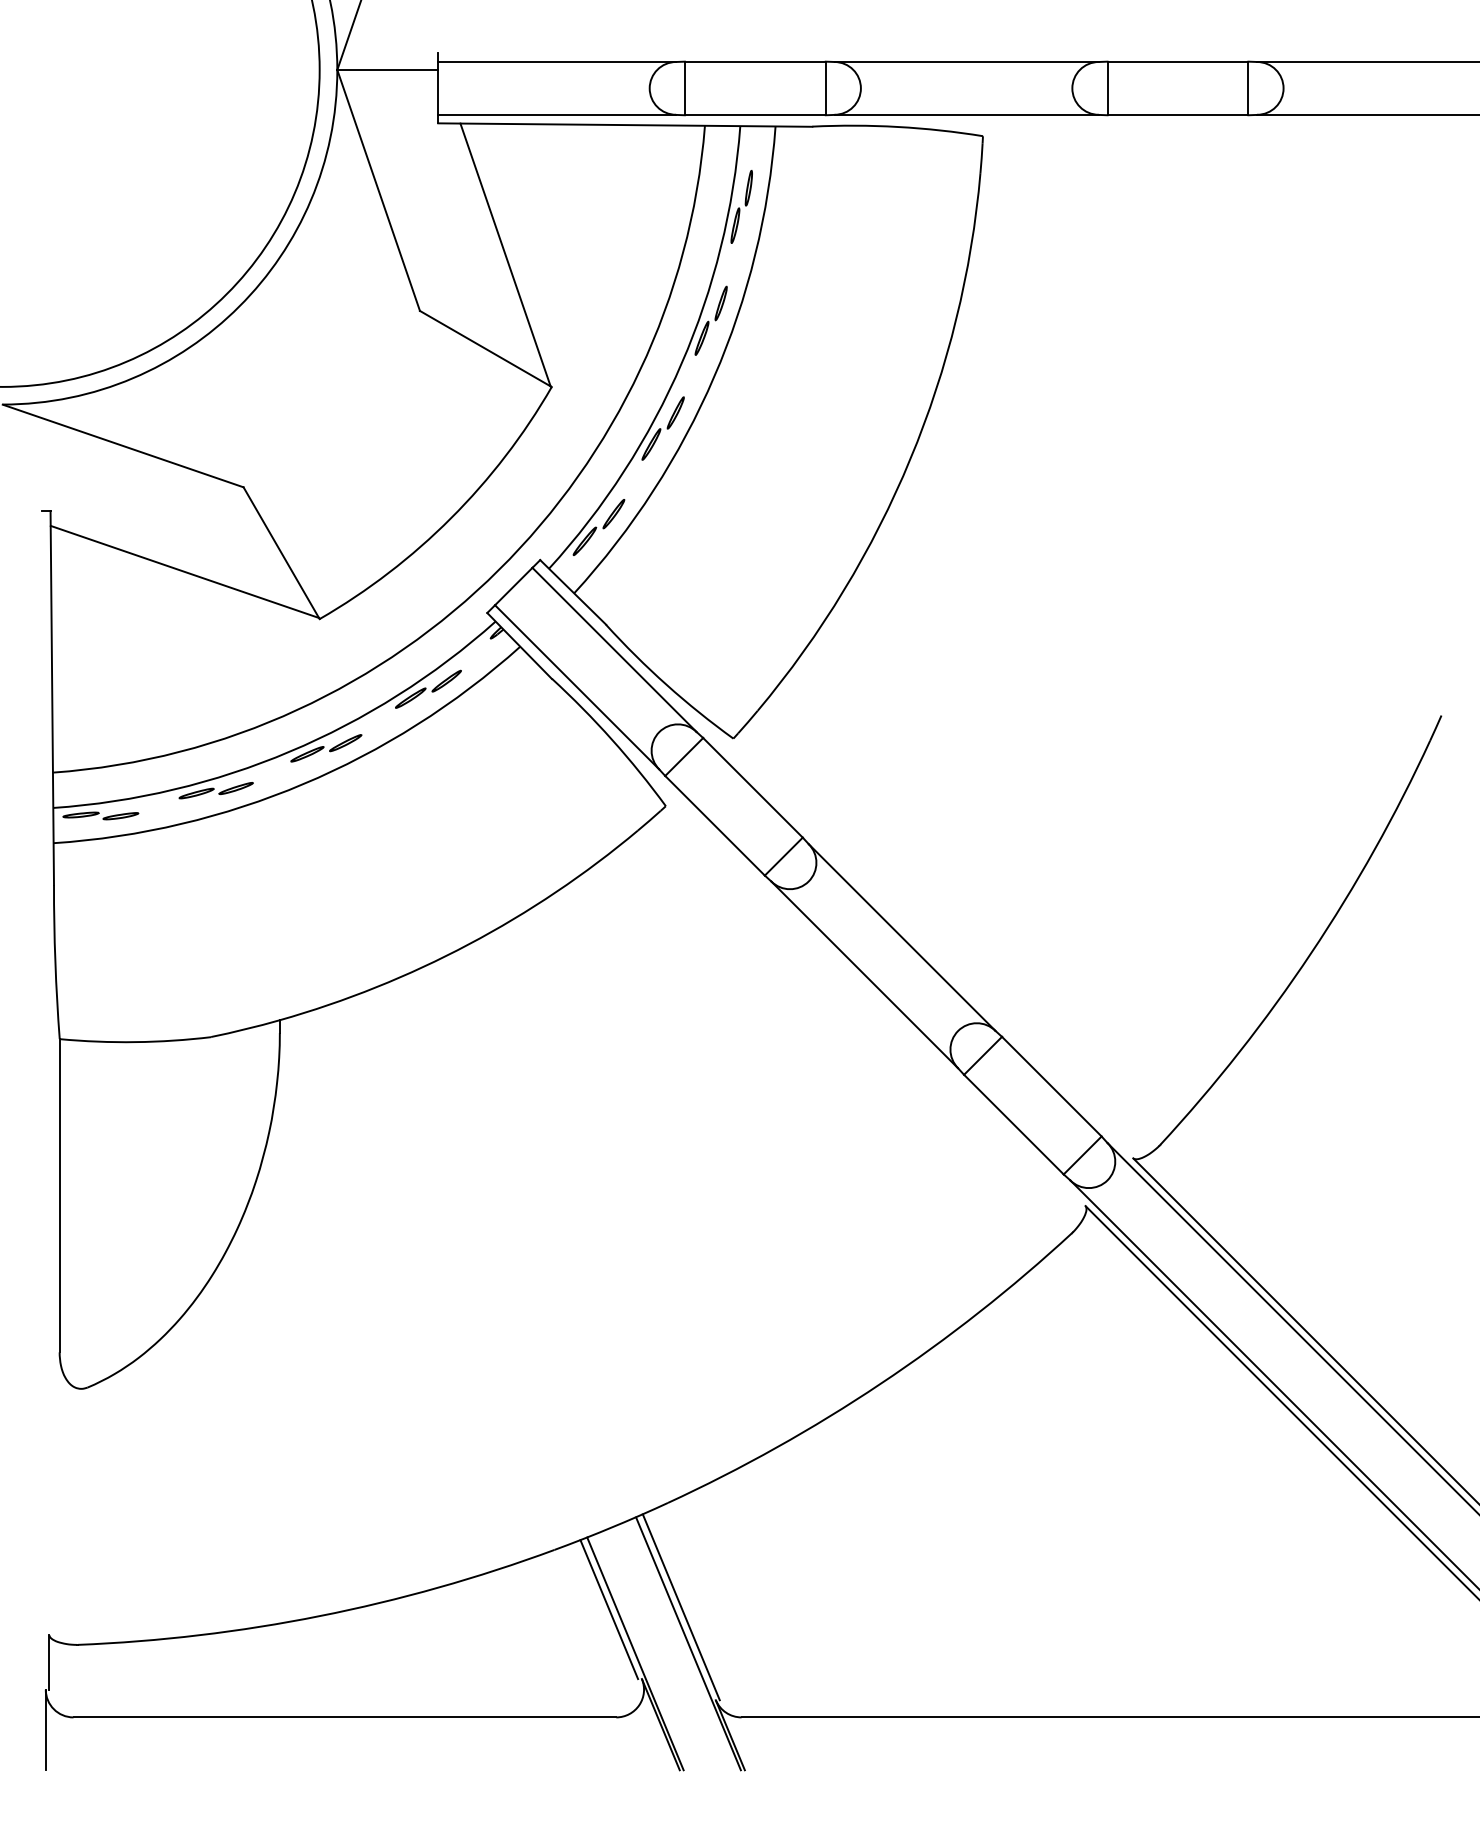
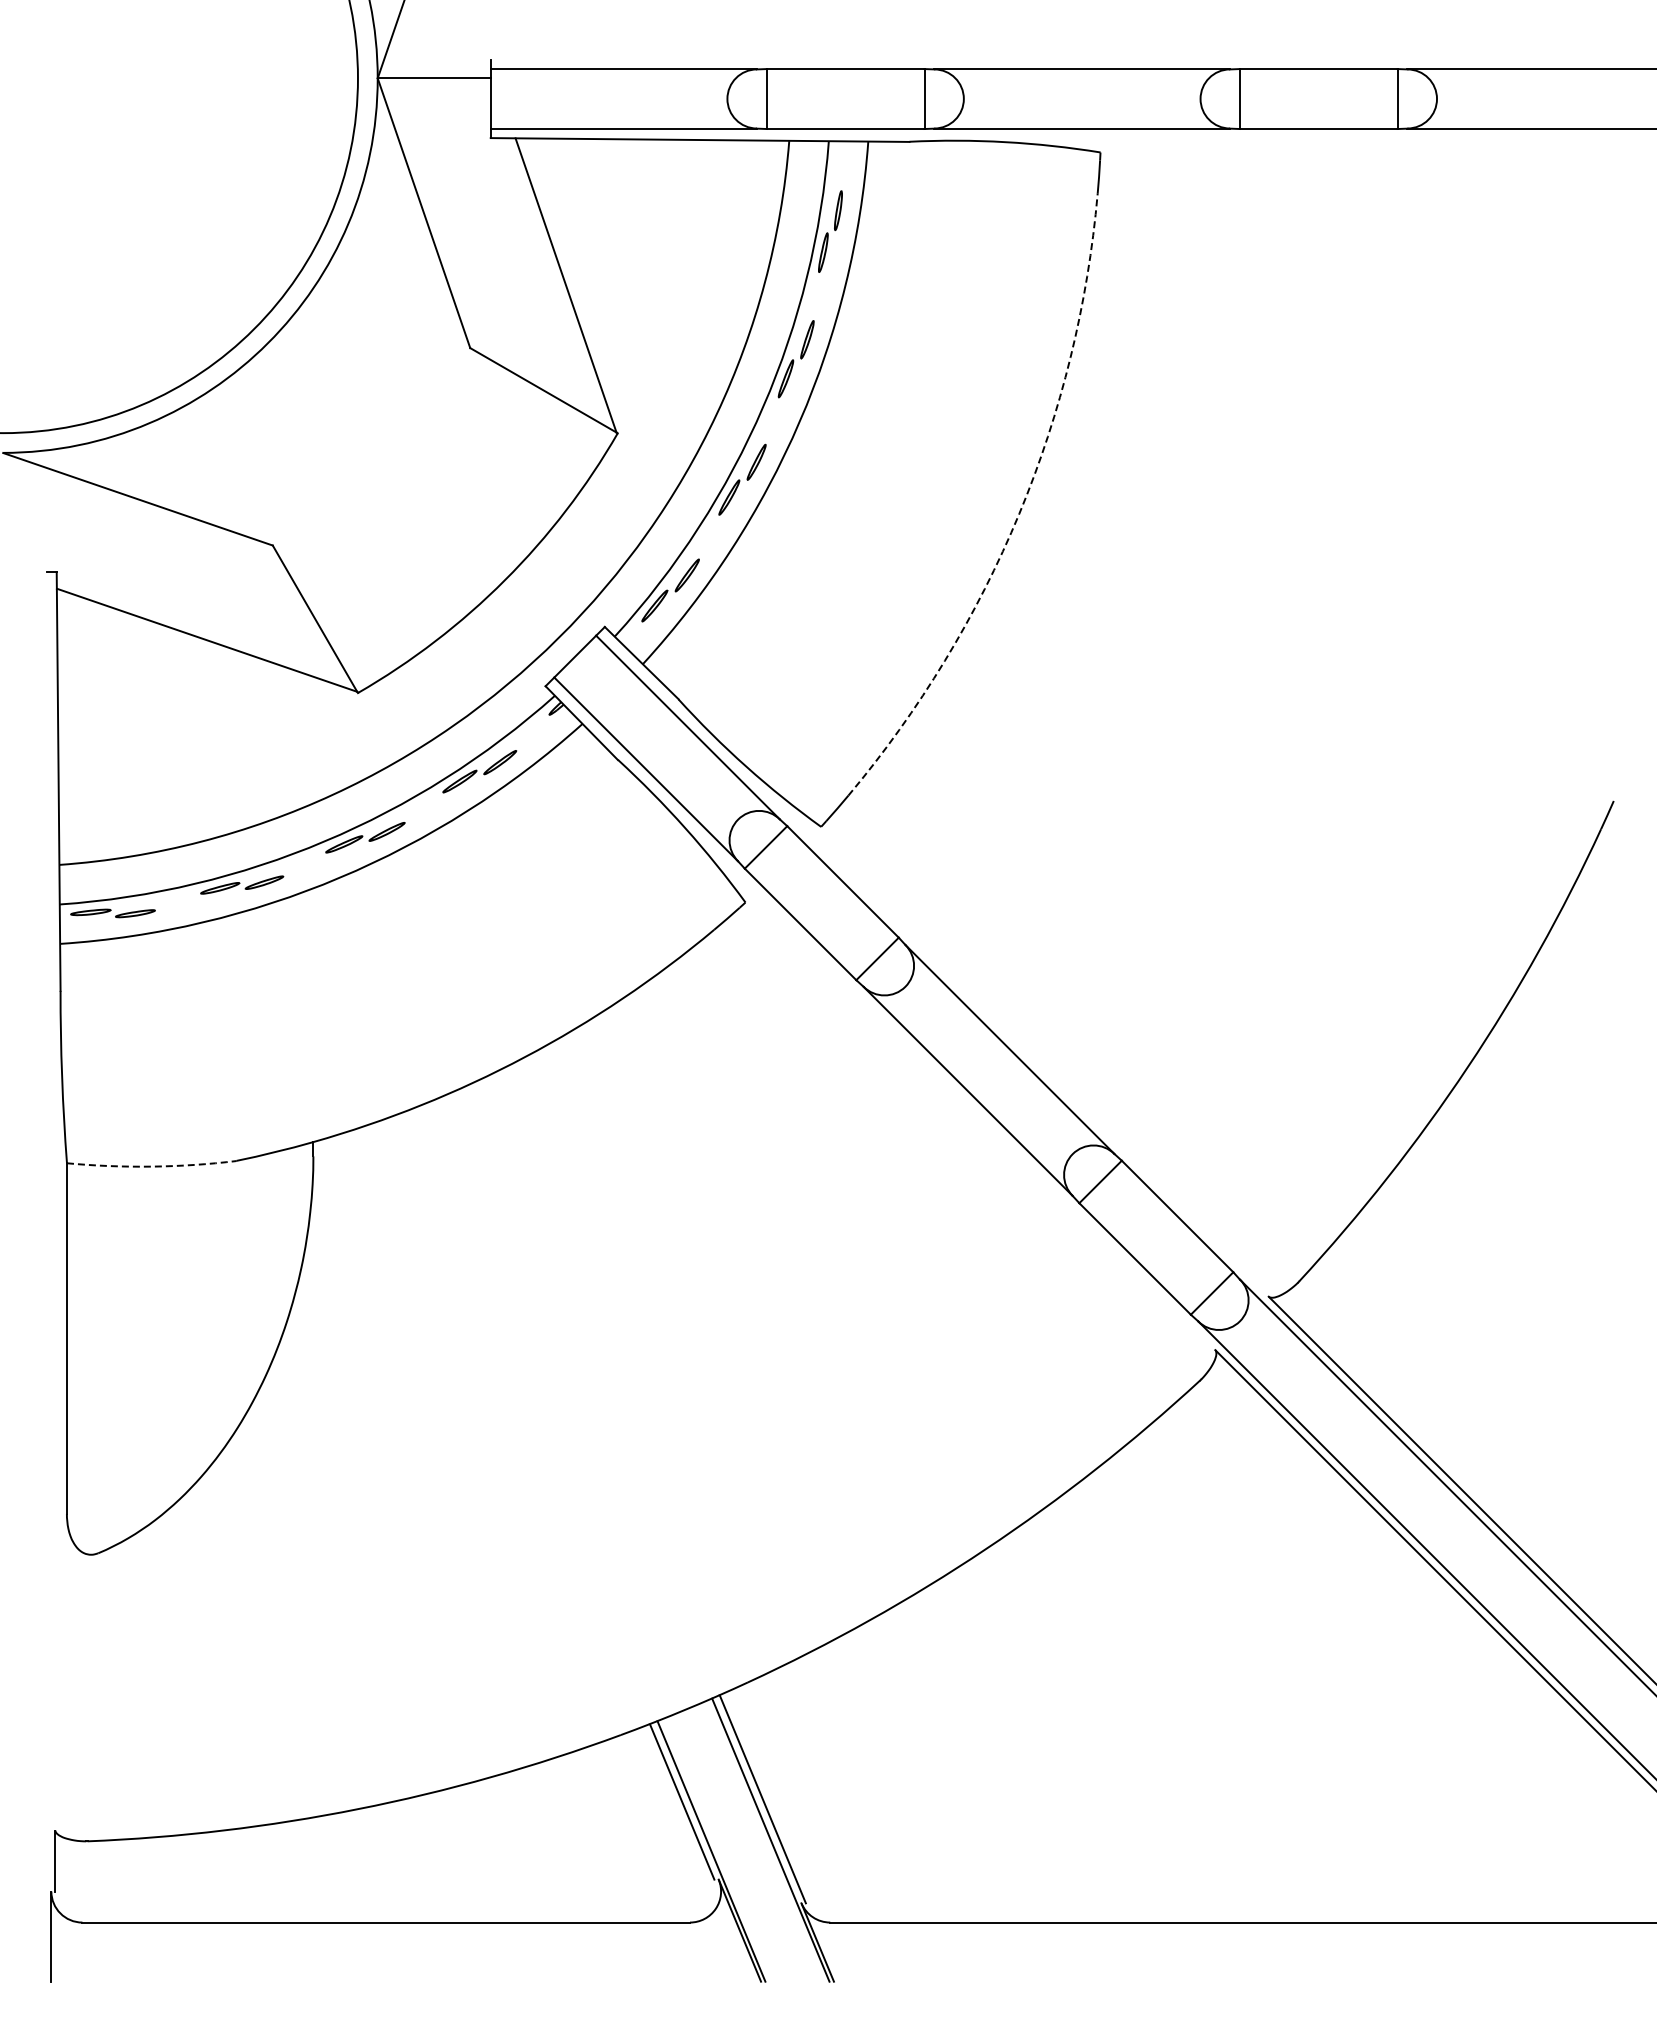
arc: (910, 458) -> (1019, 513), solid -> dashed
arc: (135, 1042) -> (151, 1166), solid -> dashed

